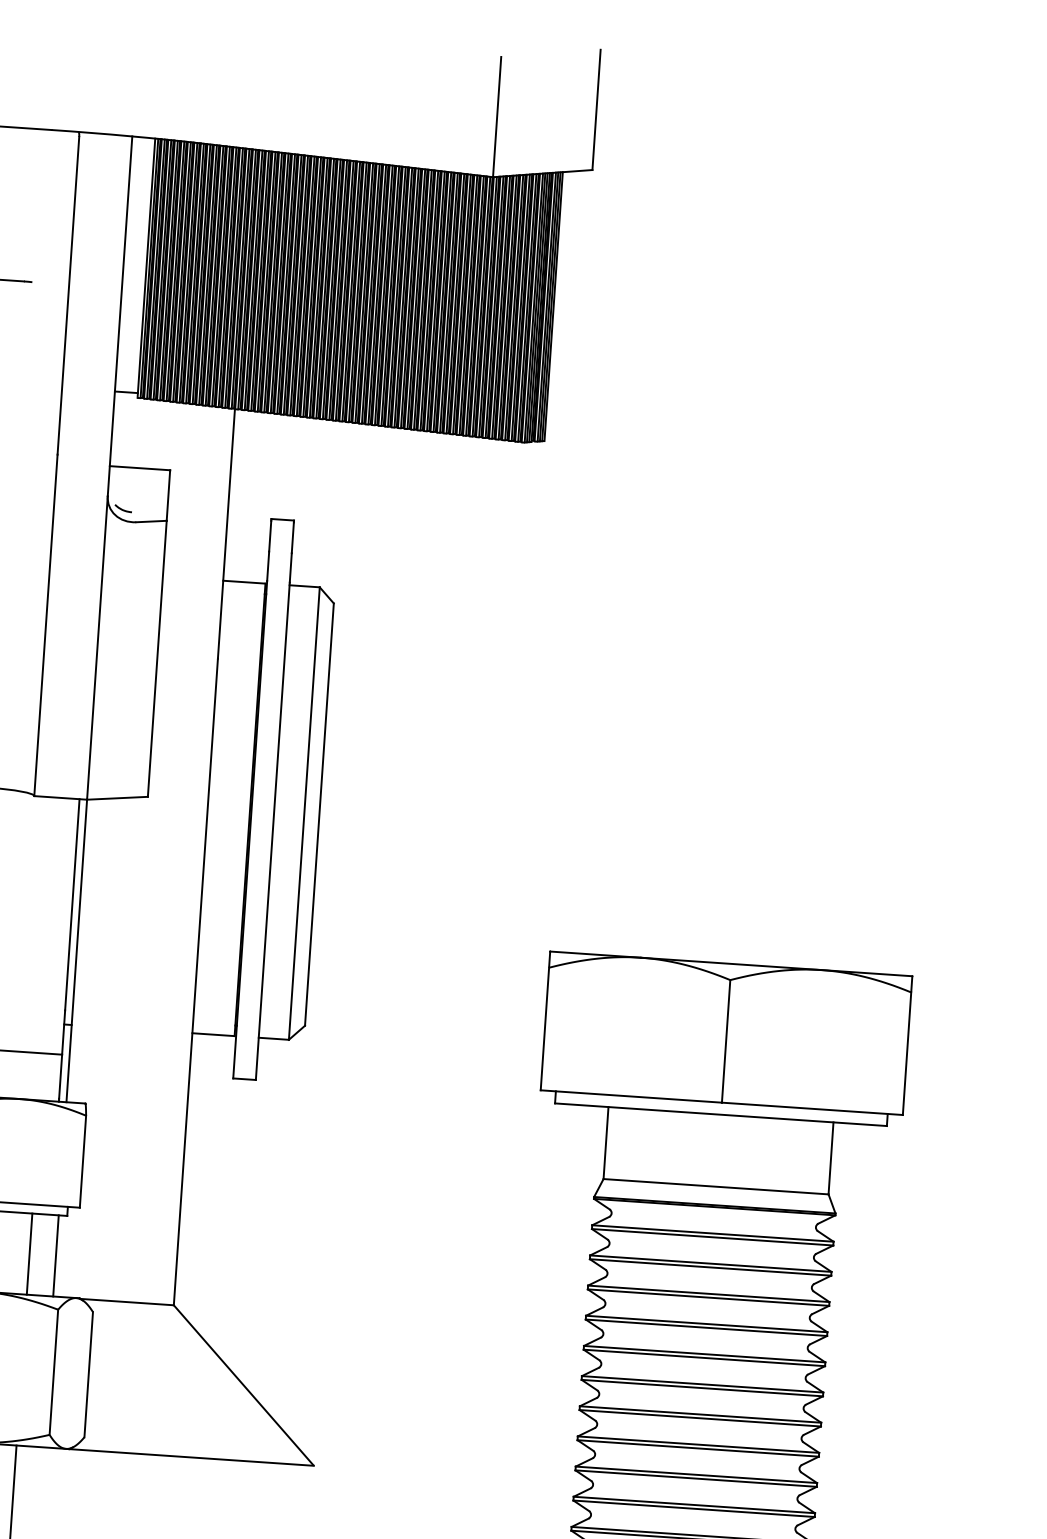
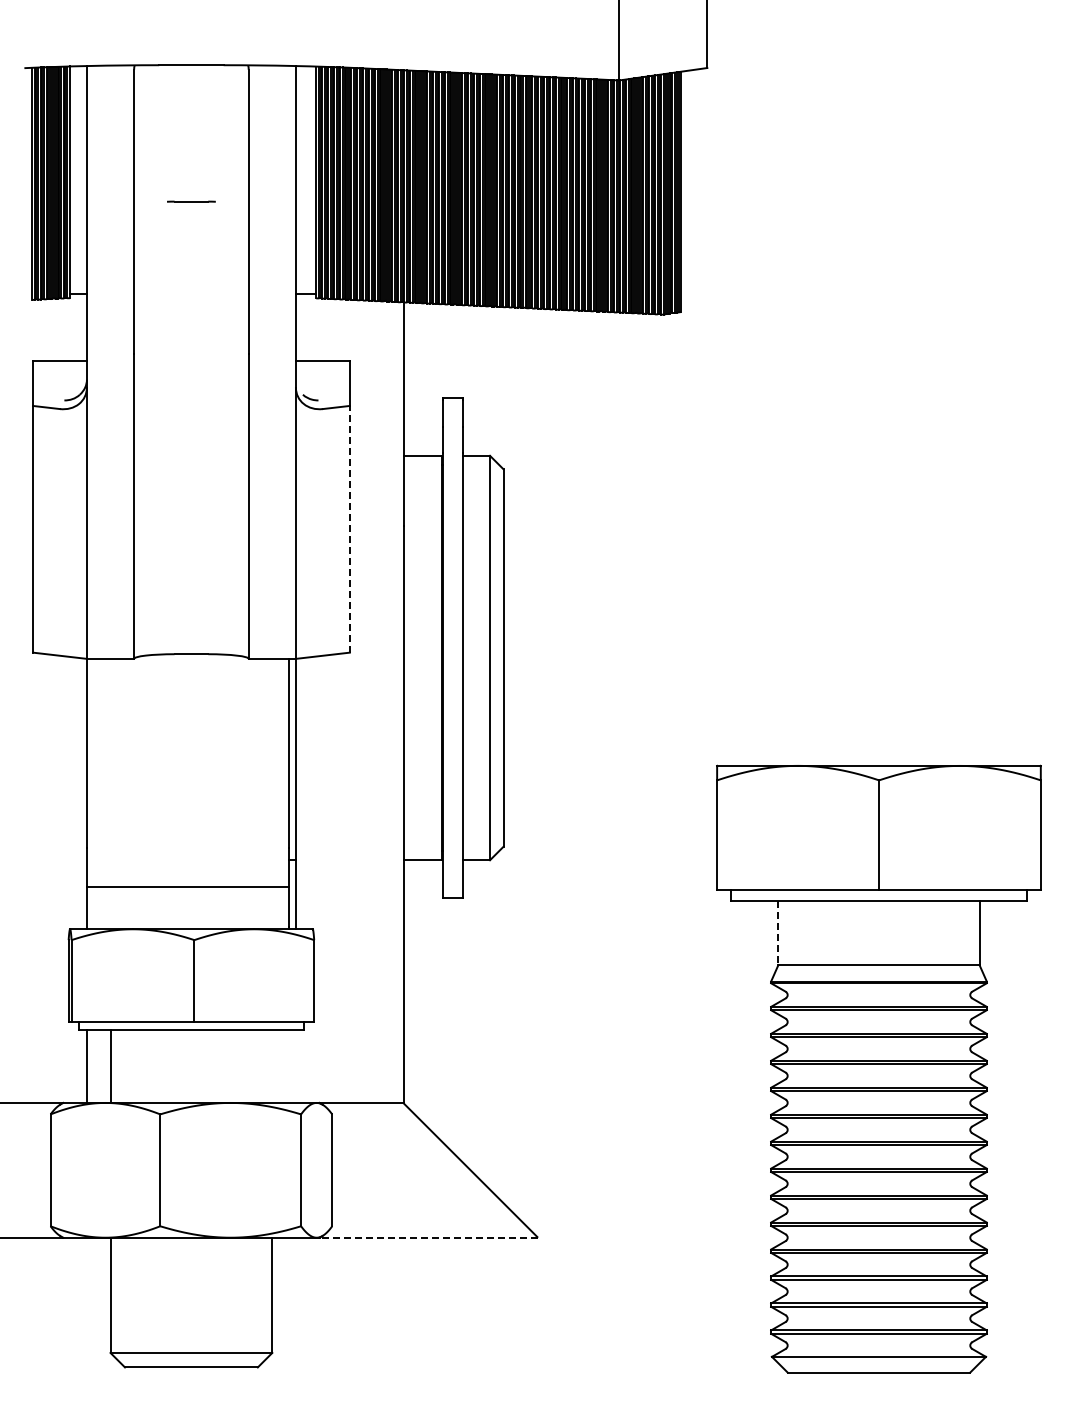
line: (156, 657) -> (349, 528), solid -> dashed
line: (606, 1143) -> (778, 933), solid -> dashed
line: (29, 1253) -> (272, 1066), removed
line: (55, 1255) -> (295, 1066), removed
line: (191, 1457) -> (428, 1237), solid -> dashed

